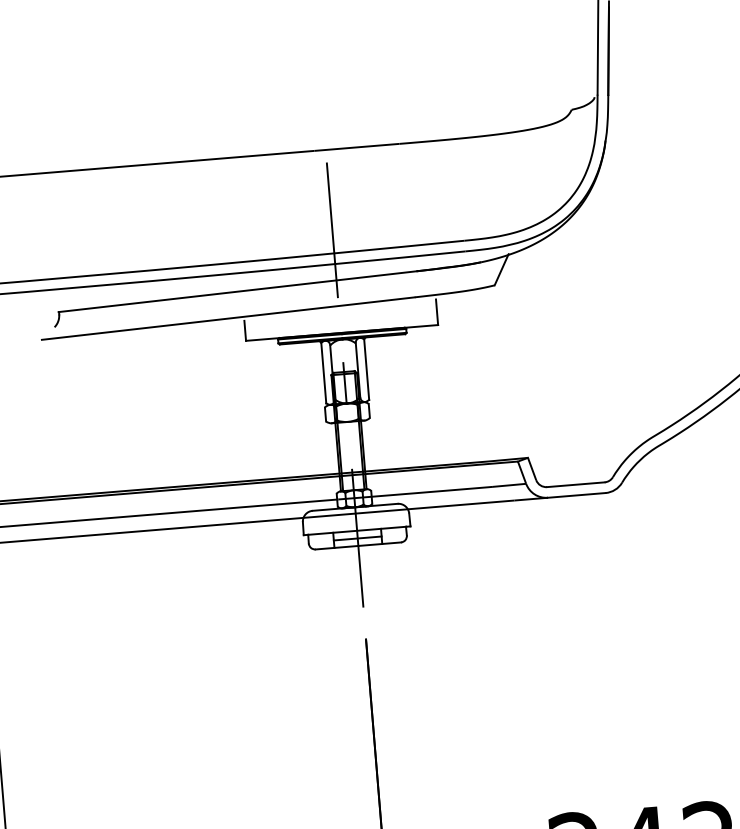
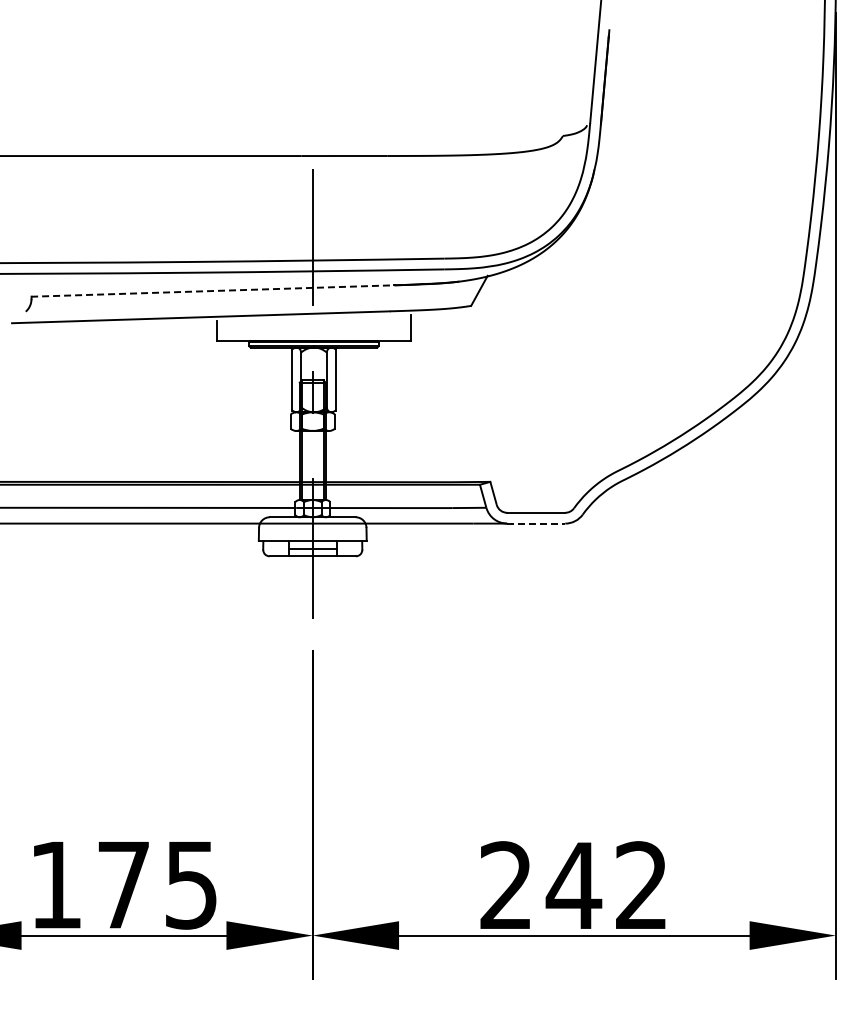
line: (237, 292) -> (212, 291), solid -> dashed
line: (577, 495) -> (536, 523), solid -> dashed

